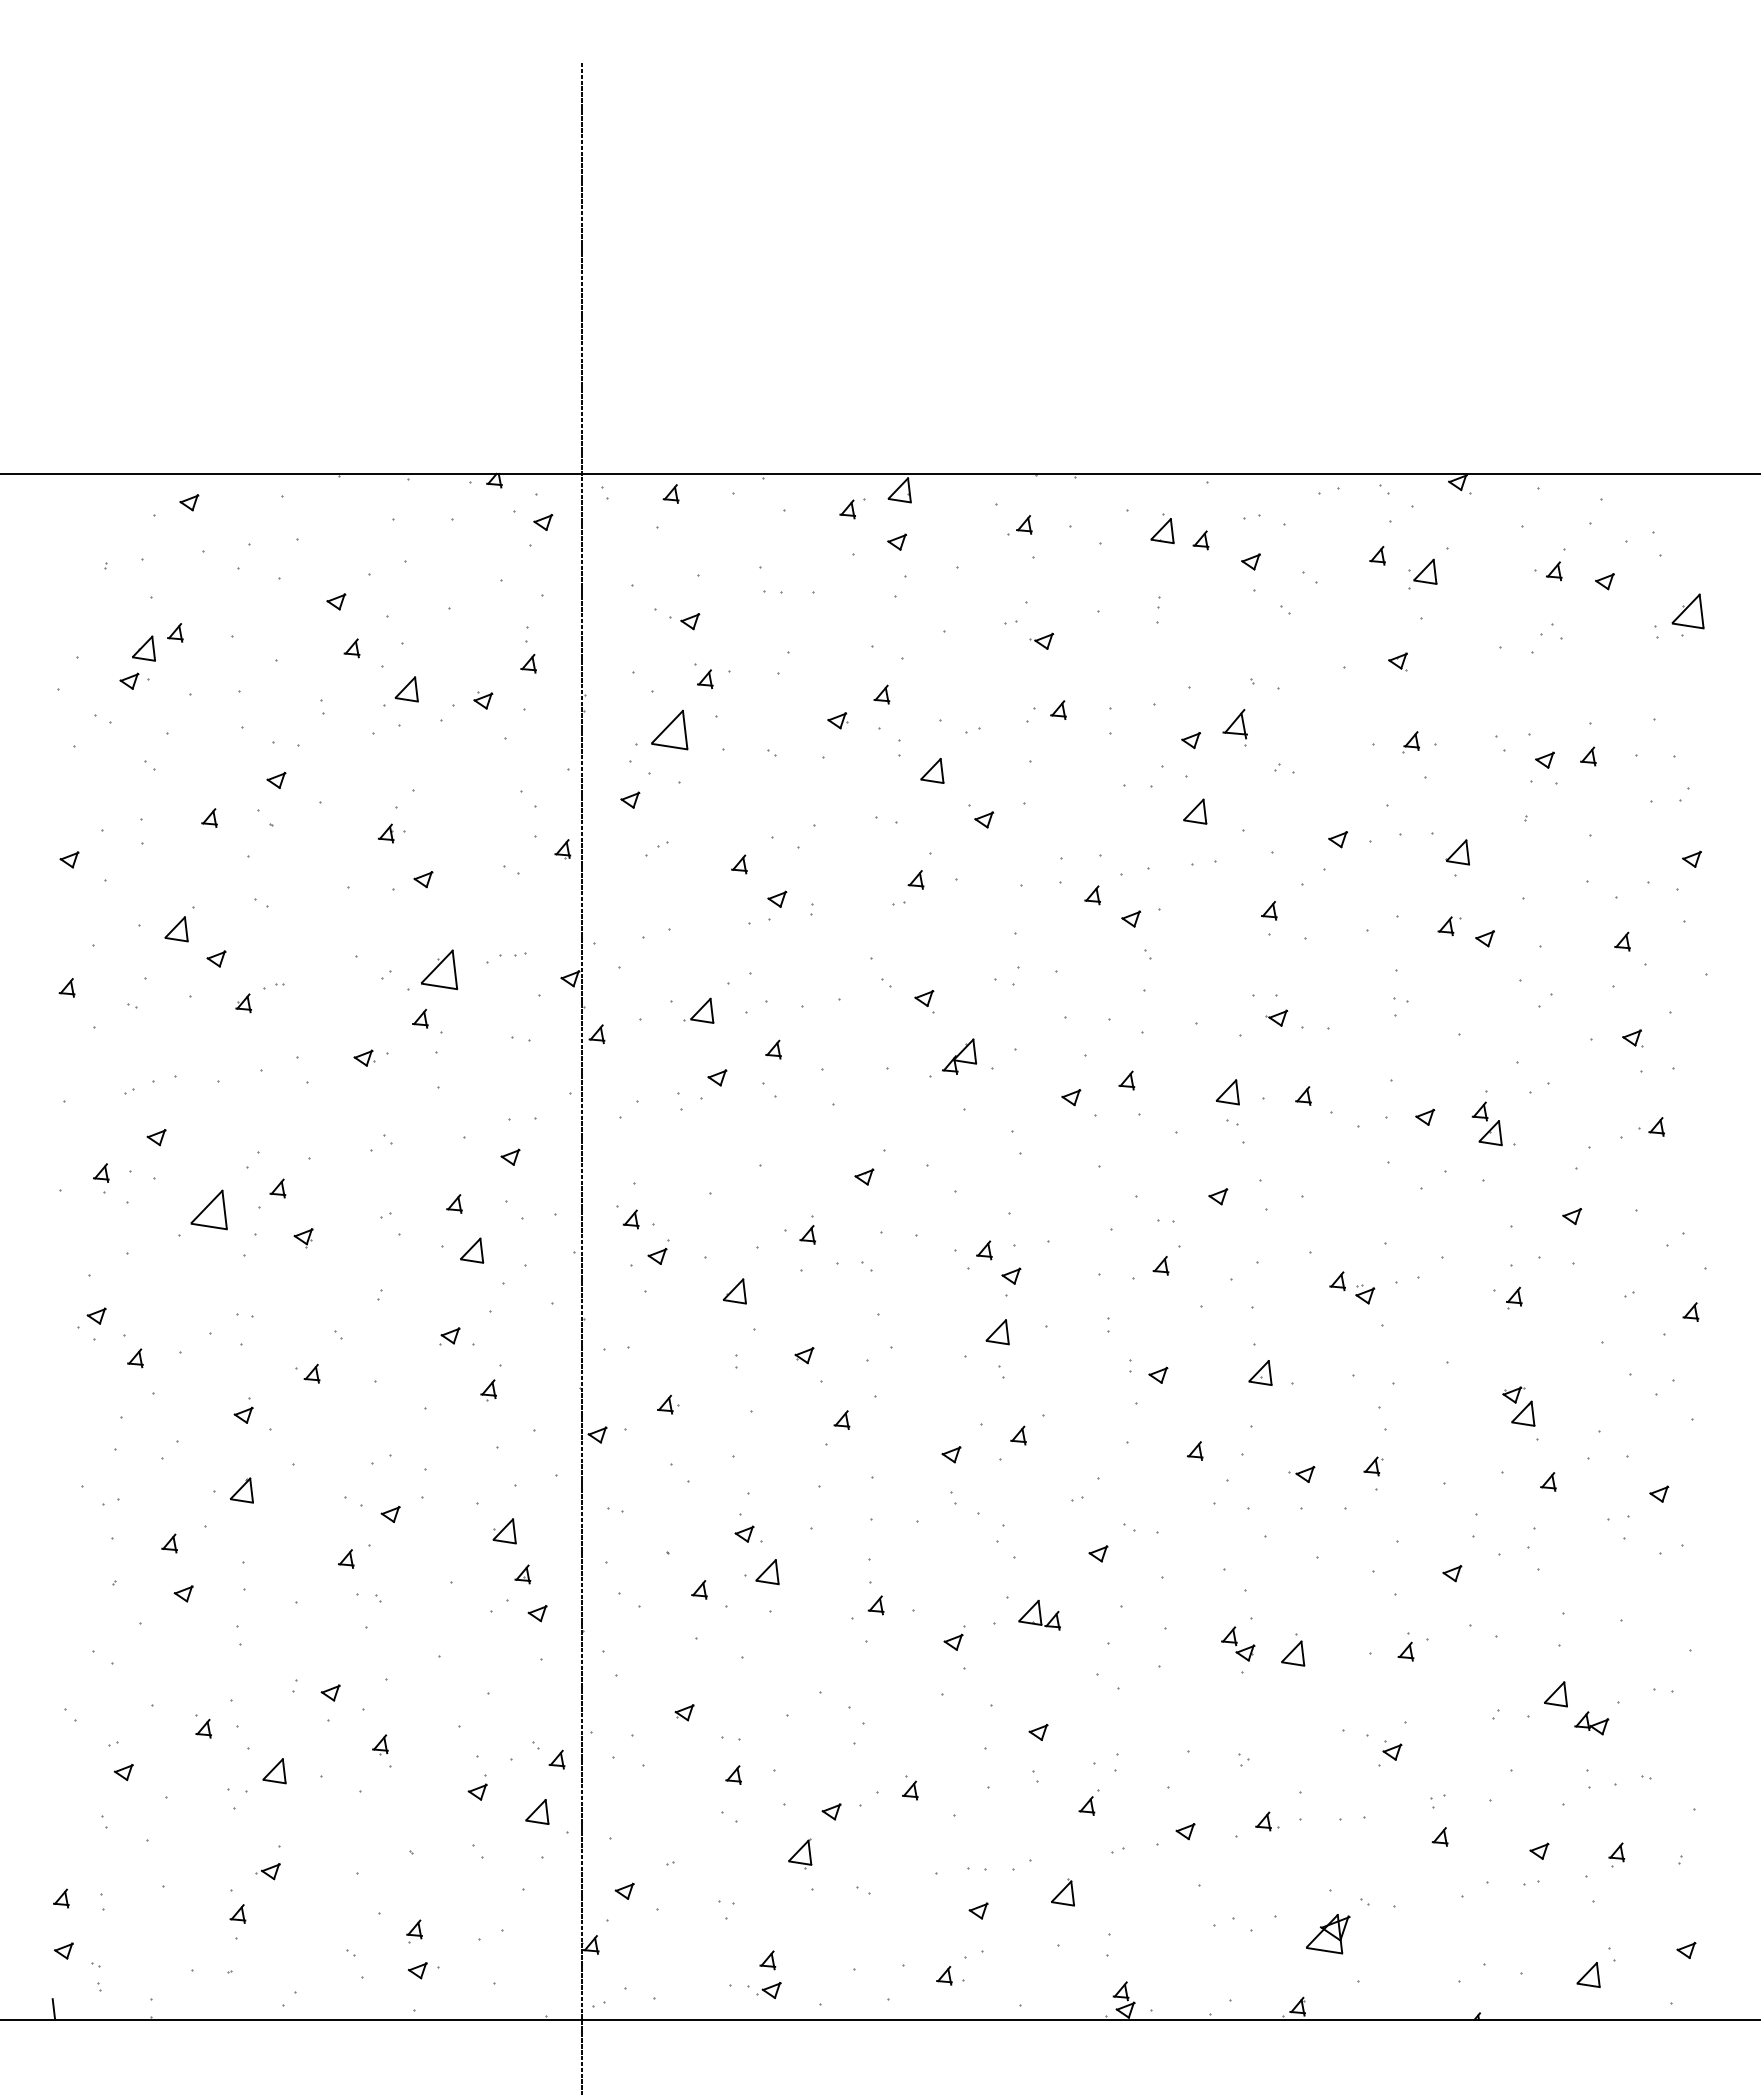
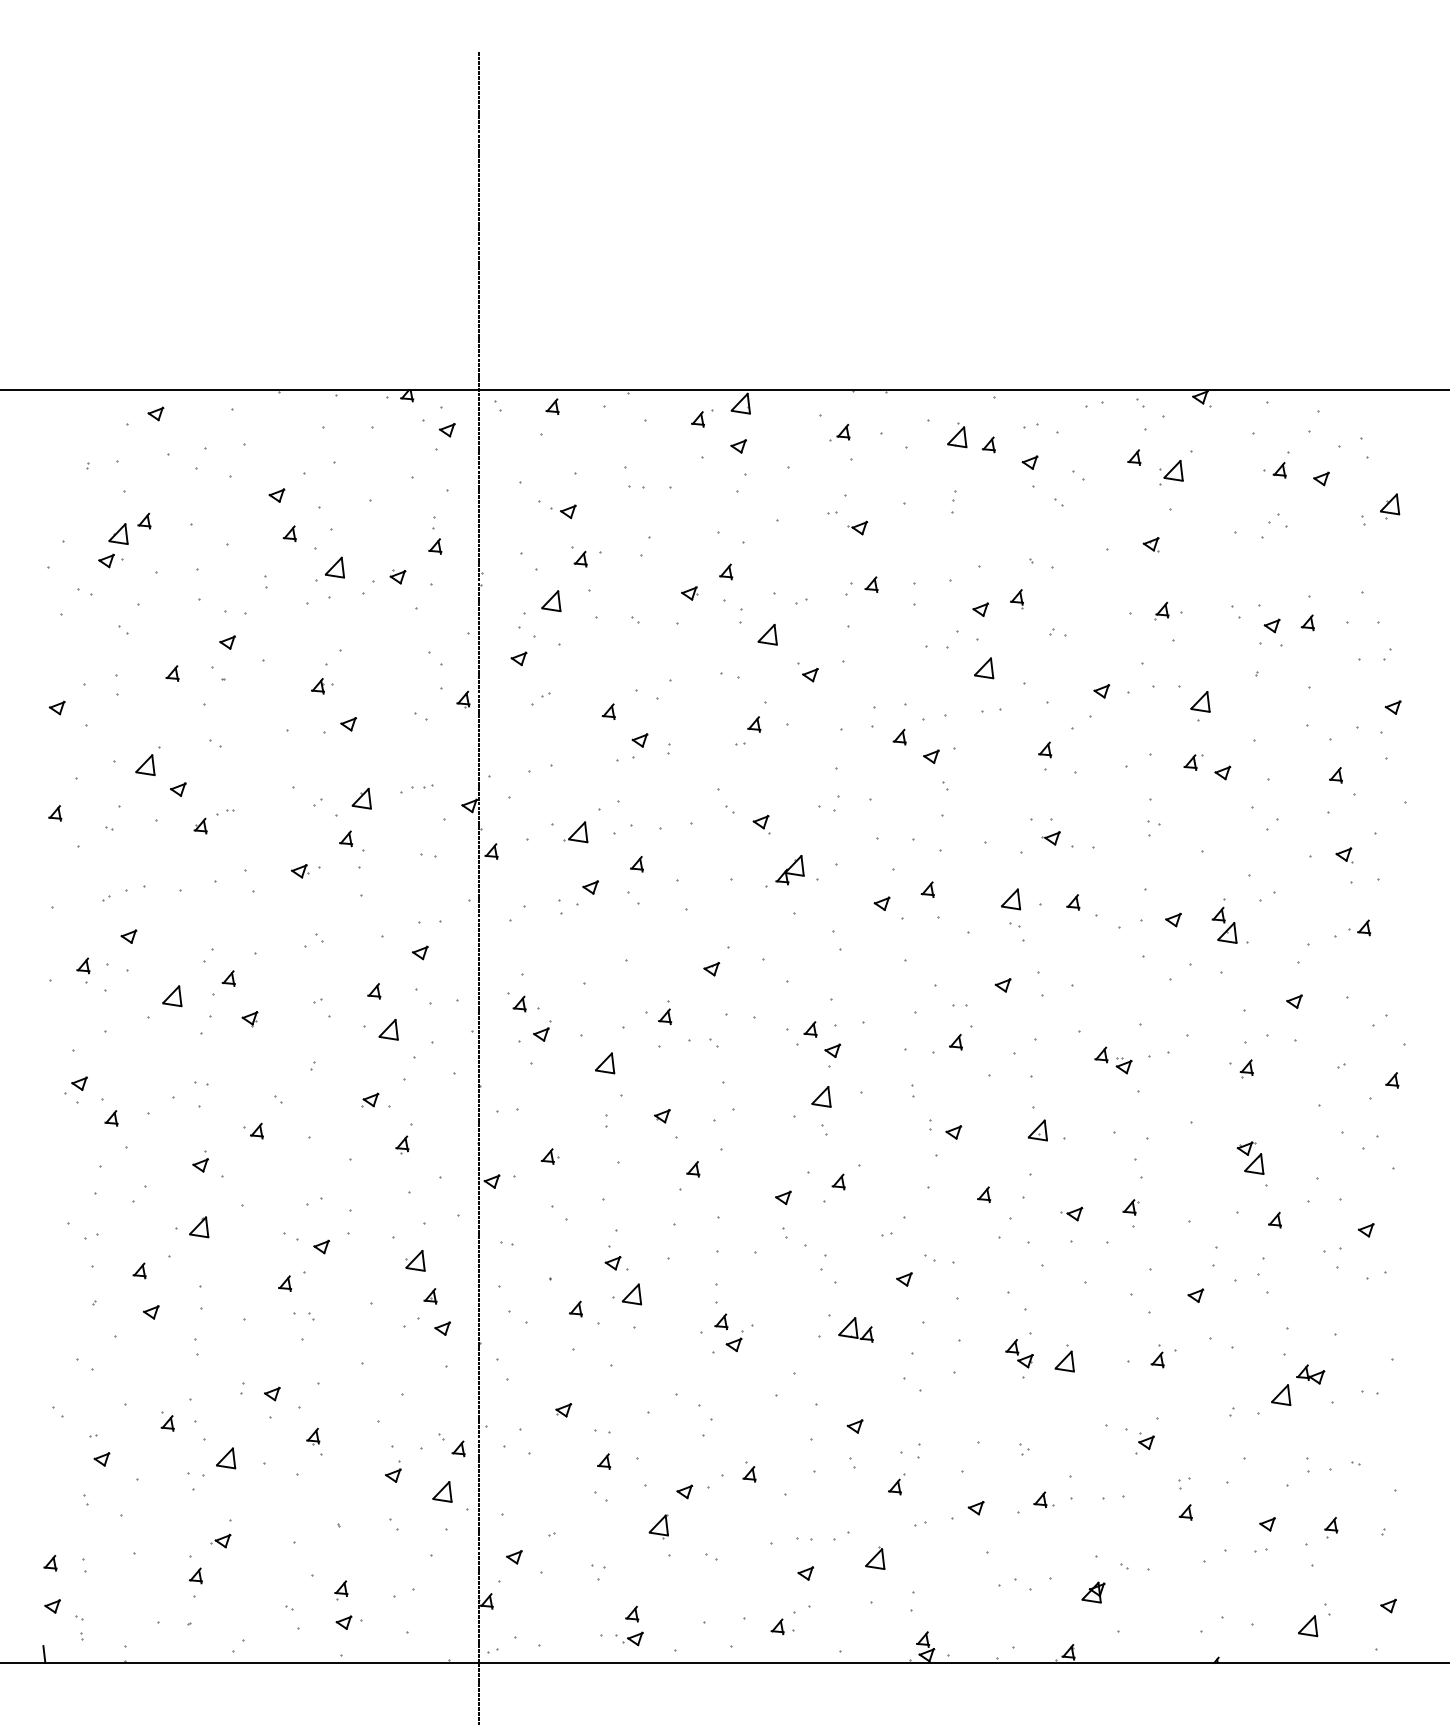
part: (1688, 615) -> (1390, 506), size x0.71
part: (1234, 727) -> (1016, 599), size x0.62
part: (669, 730) -> (551, 601), size x0.62
part: (439, 970) -> (361, 799), size x0.62
part: (209, 1209) -> (172, 995), size x0.62
part: (954, 1637) -> (734, 1340), moved
part: (1591, 1723) -> (1310, 1374), moved
part: (1327, 1934) -> (1093, 1592), size x0.62

